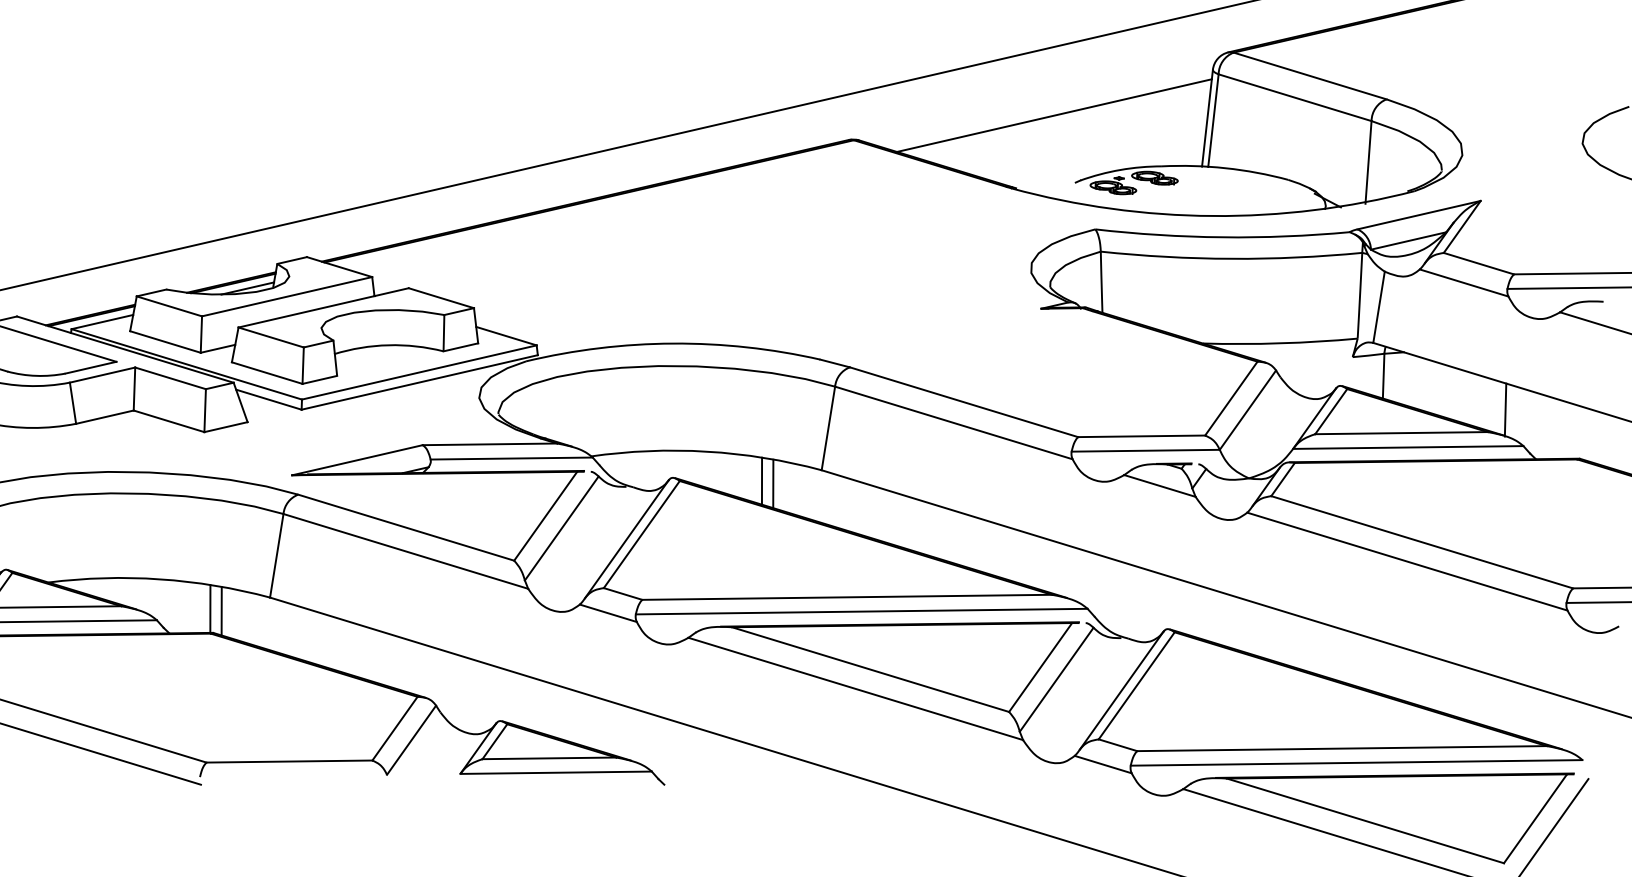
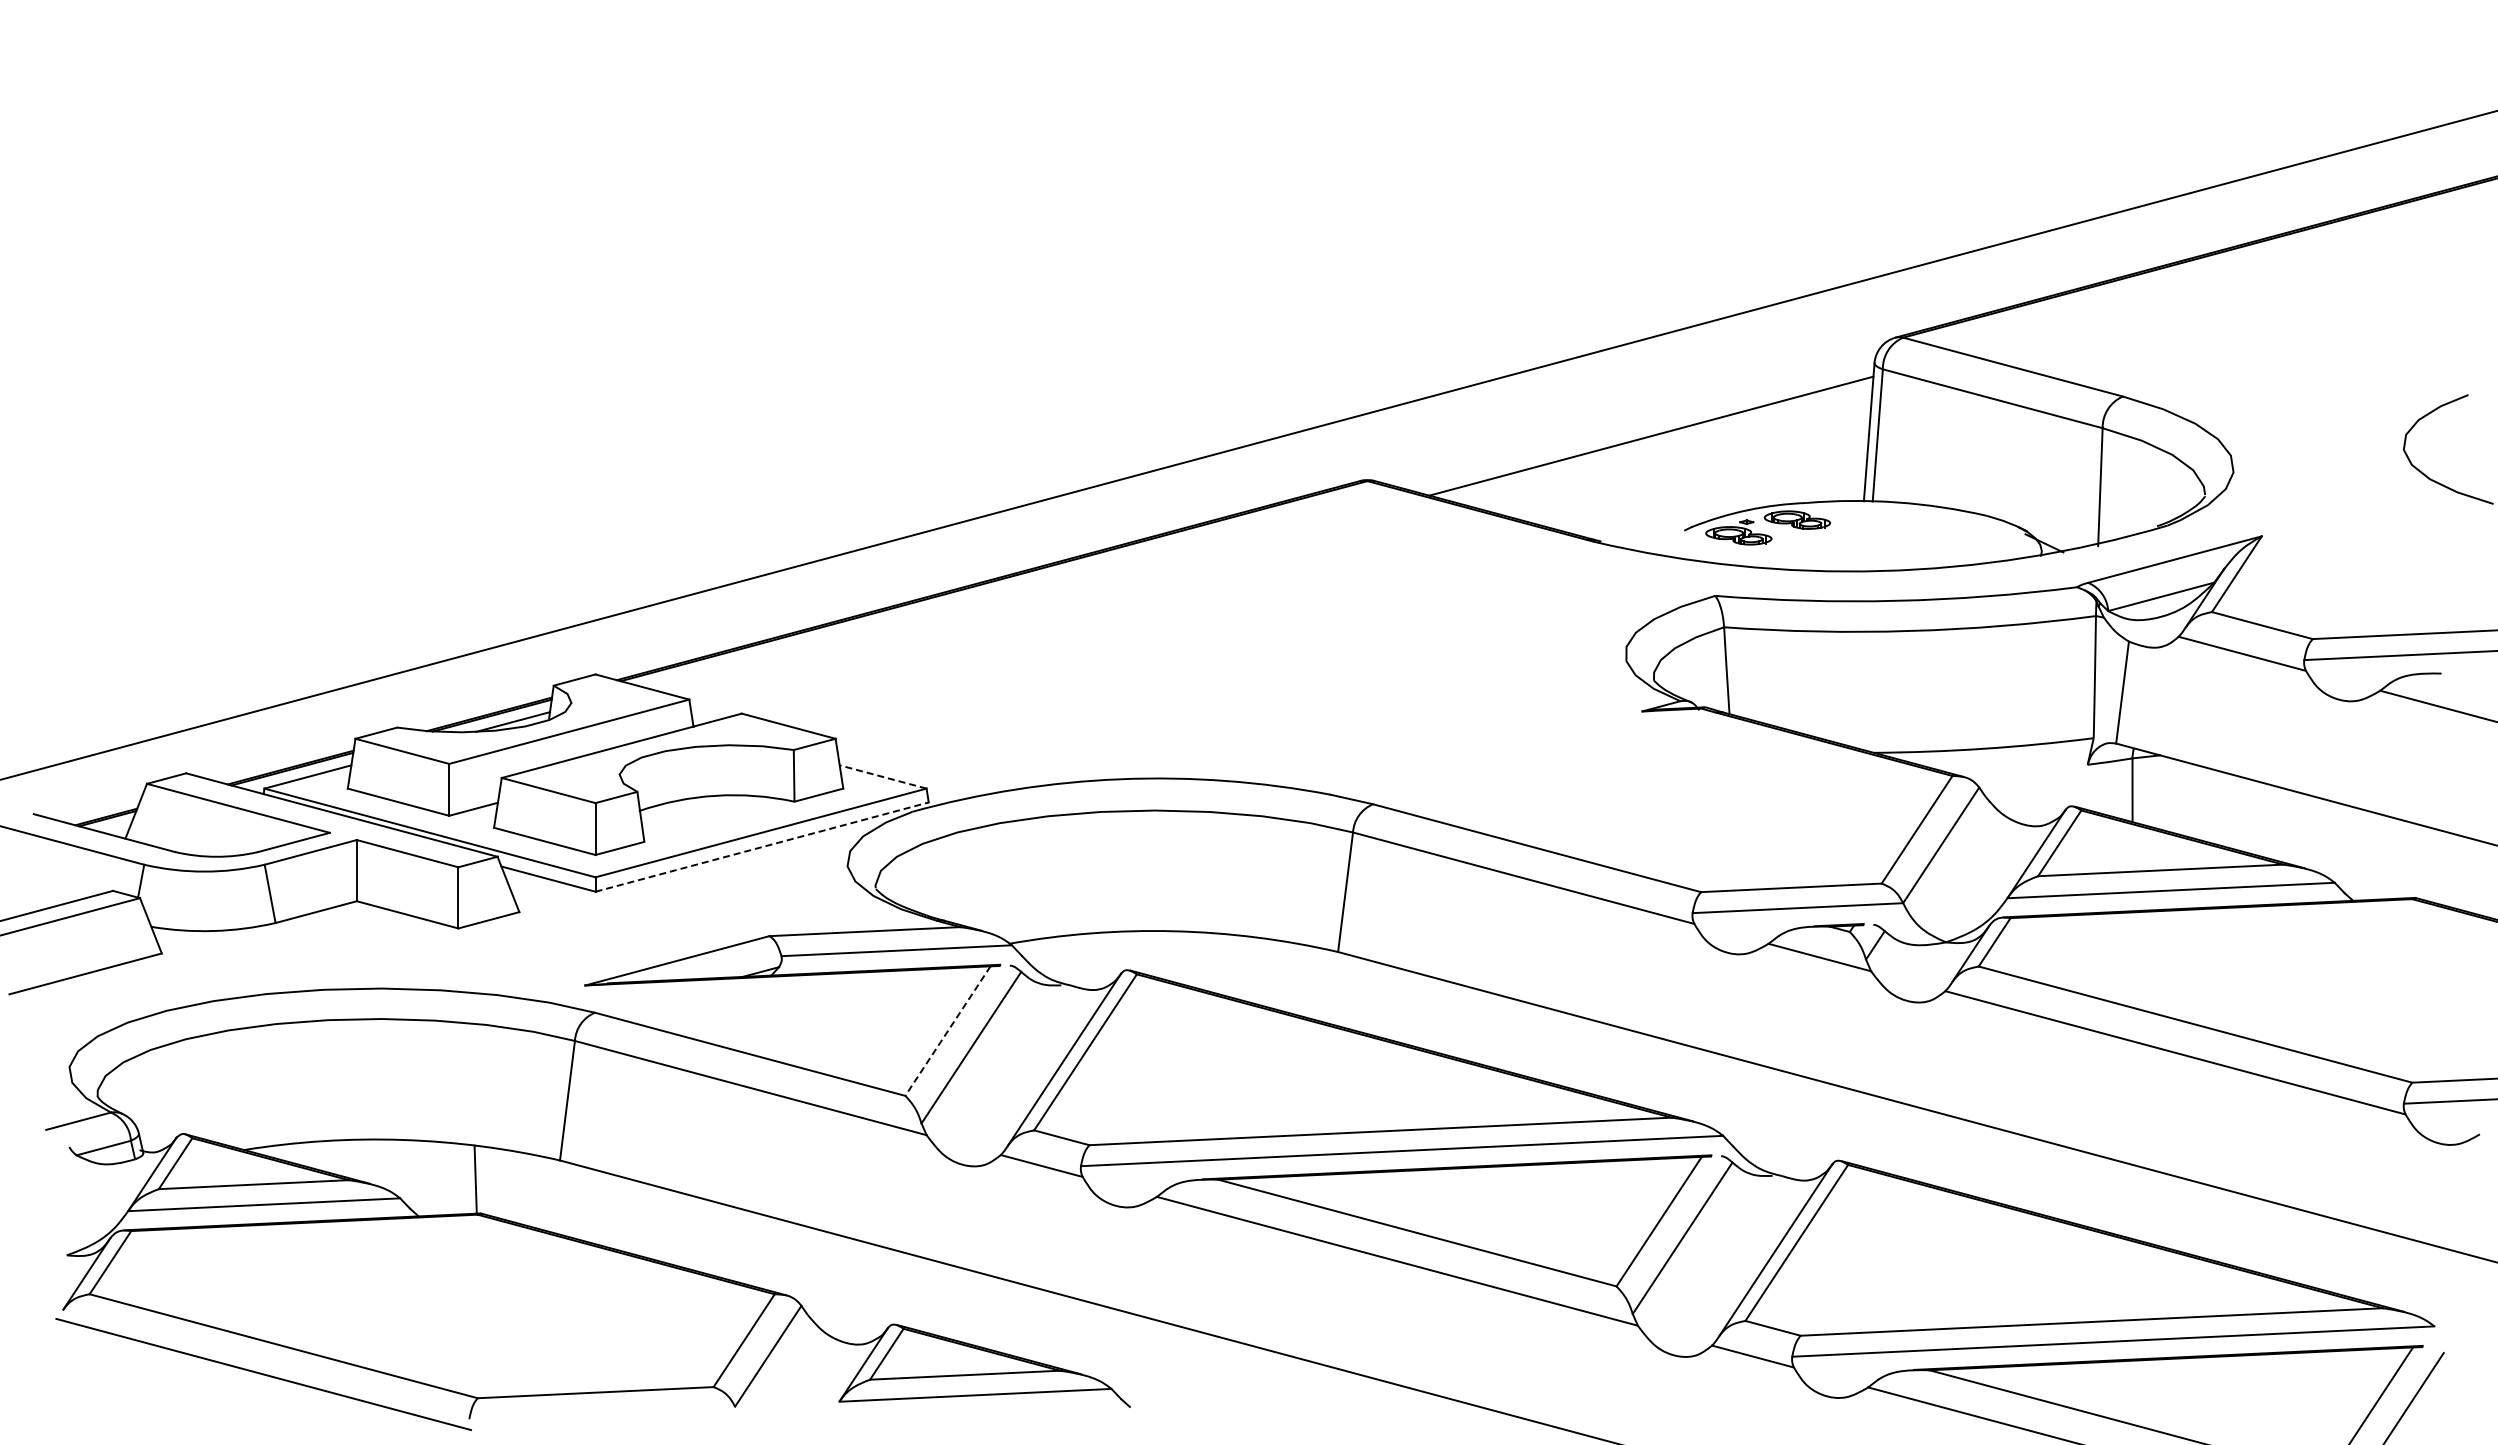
line: (506, 335) -> (883, 776), solid -> dashed
line: (420, 382) -> (762, 846), solid -> dashed
line: (1505, 410) -> (2307, 832), removed
line: (761, 481) -> (1253, 970), removed
line: (772, 483) -> (1269, 973), removed
line: (545, 516) -> (947, 1031), solid -> dashed
line: (221, 610) -> (491, 1181), removed

